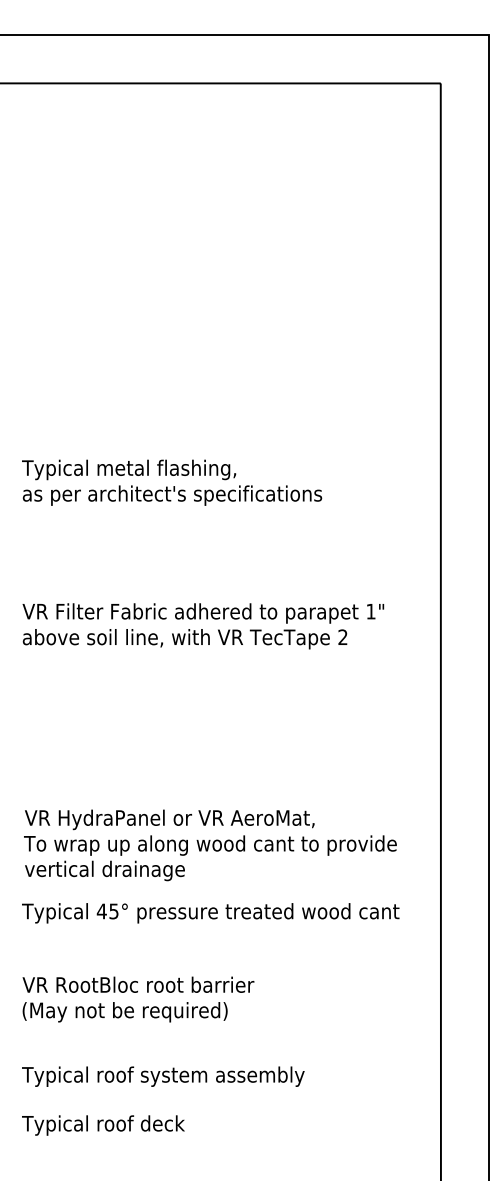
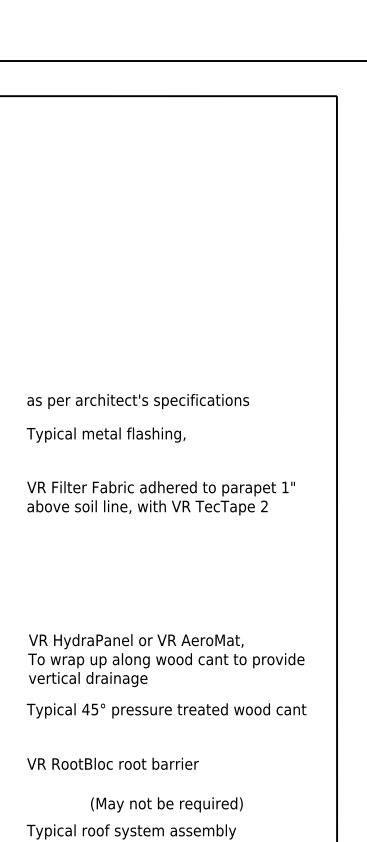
text: (129, 469) -> (106, 434), moved
text: (124, 1012) -> (166, 805), moved

